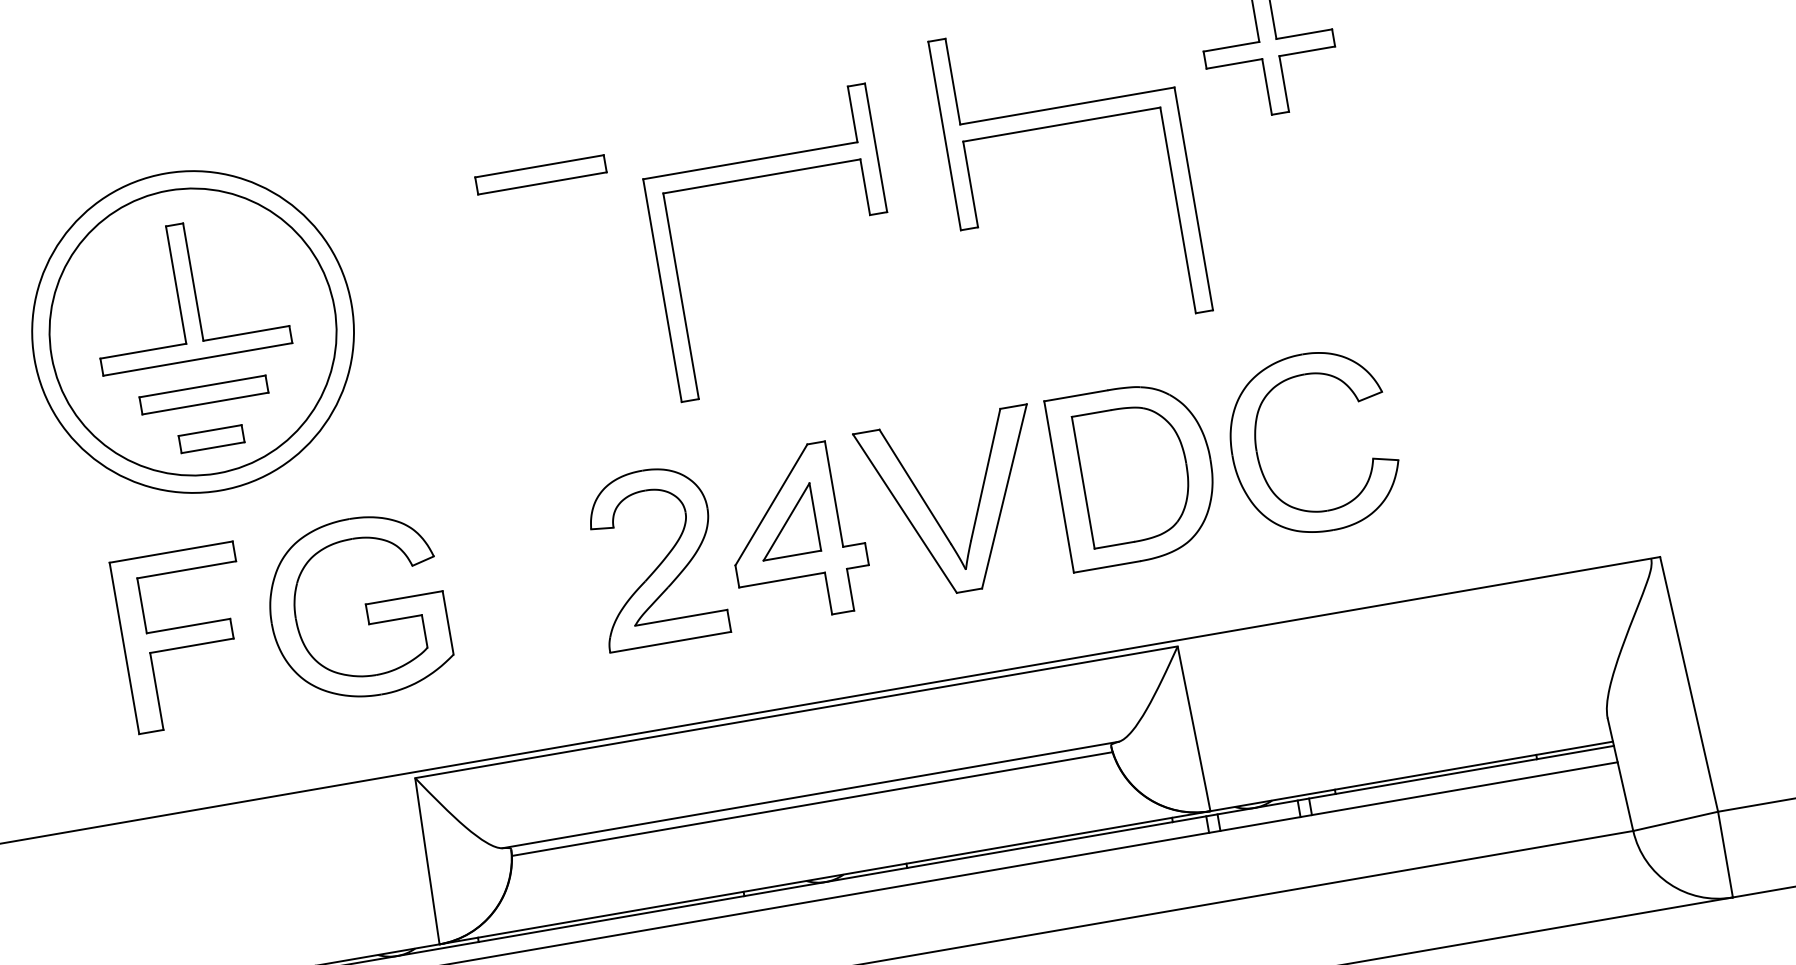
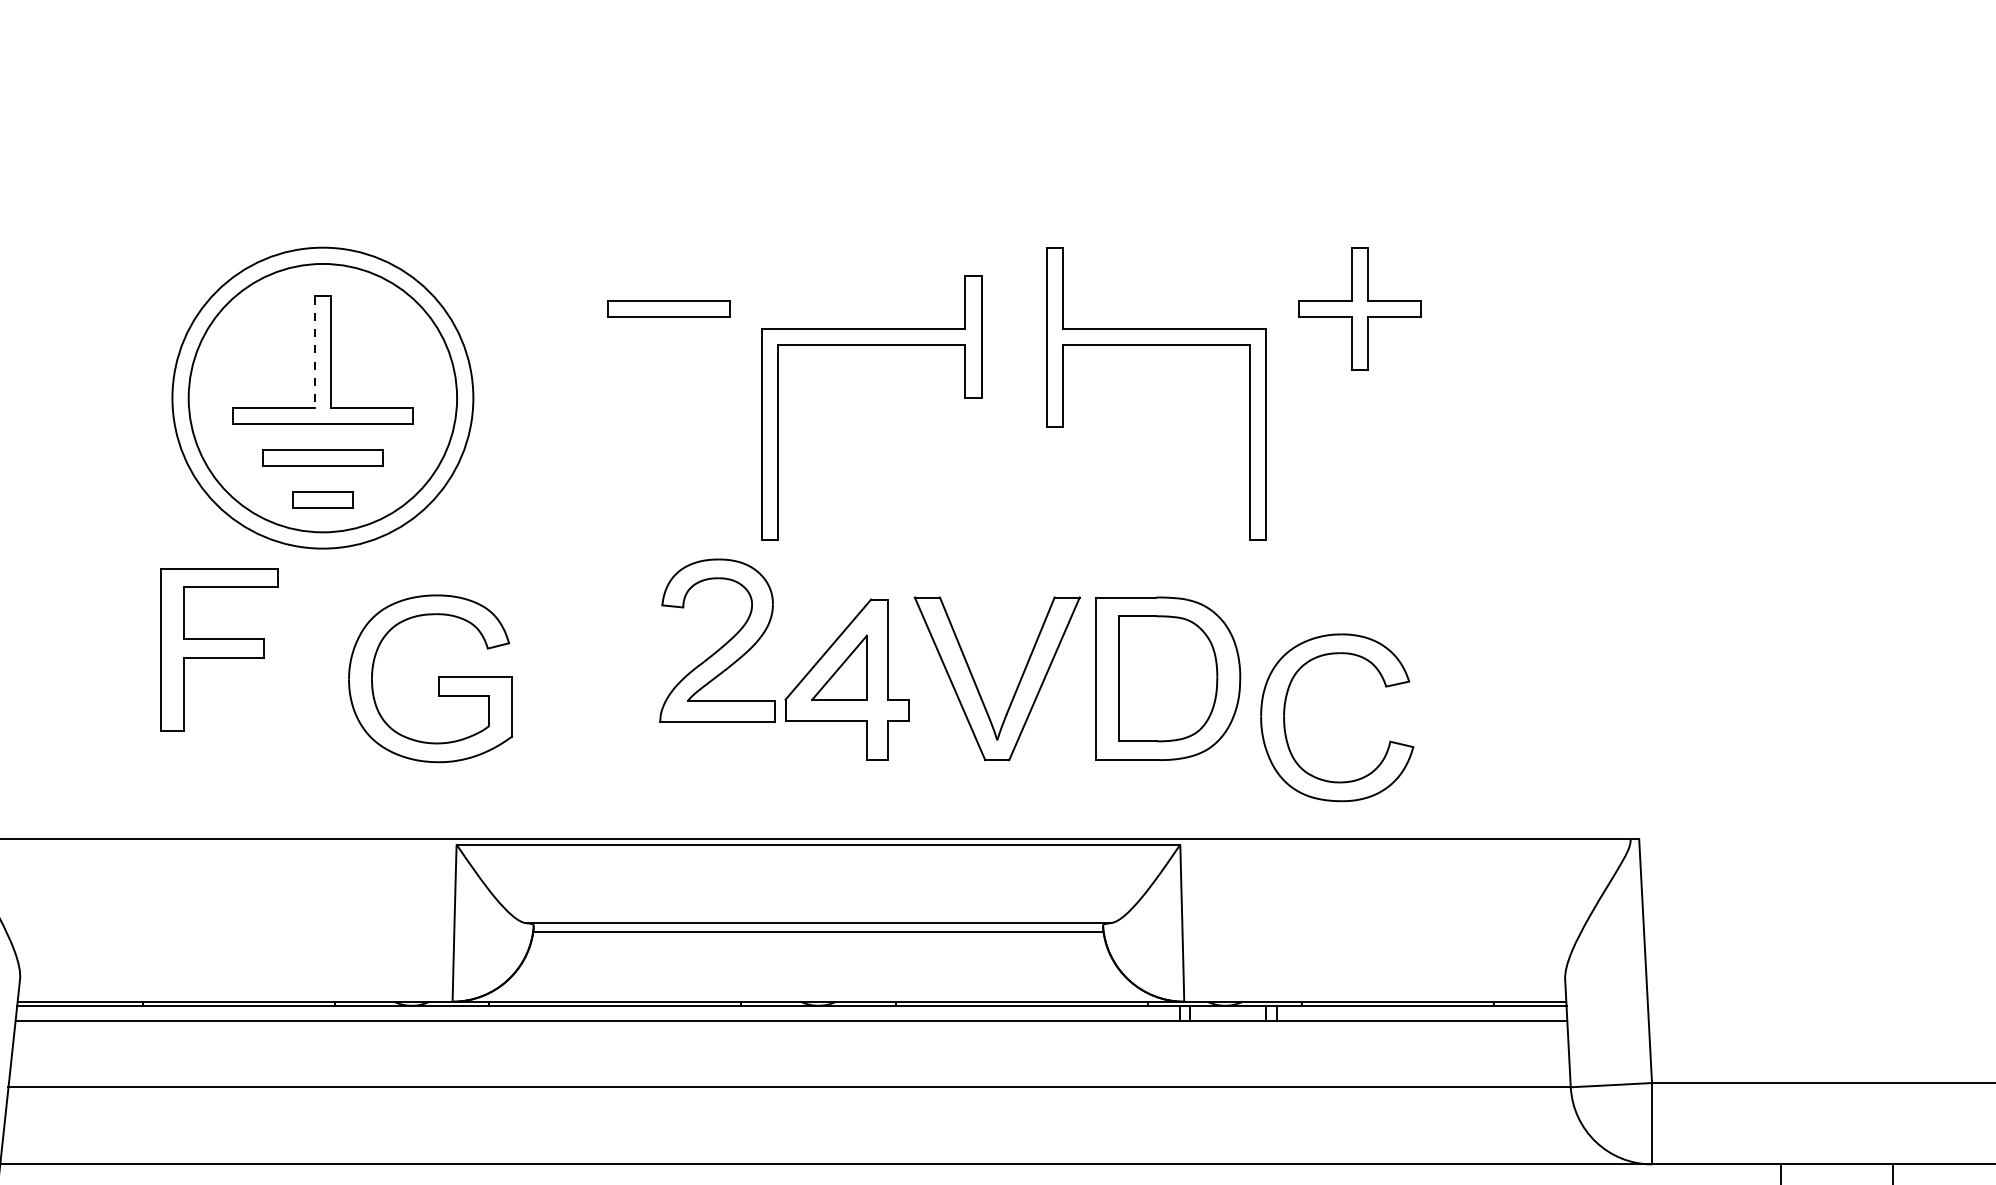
line: (175, 285) -> (314, 352), solid -> dashed
part: (1259, 457) -> (1285, 722), moved
part: (661, 560) -> (722, 645), moved
part: (185, 637) -> (219, 649), moved

